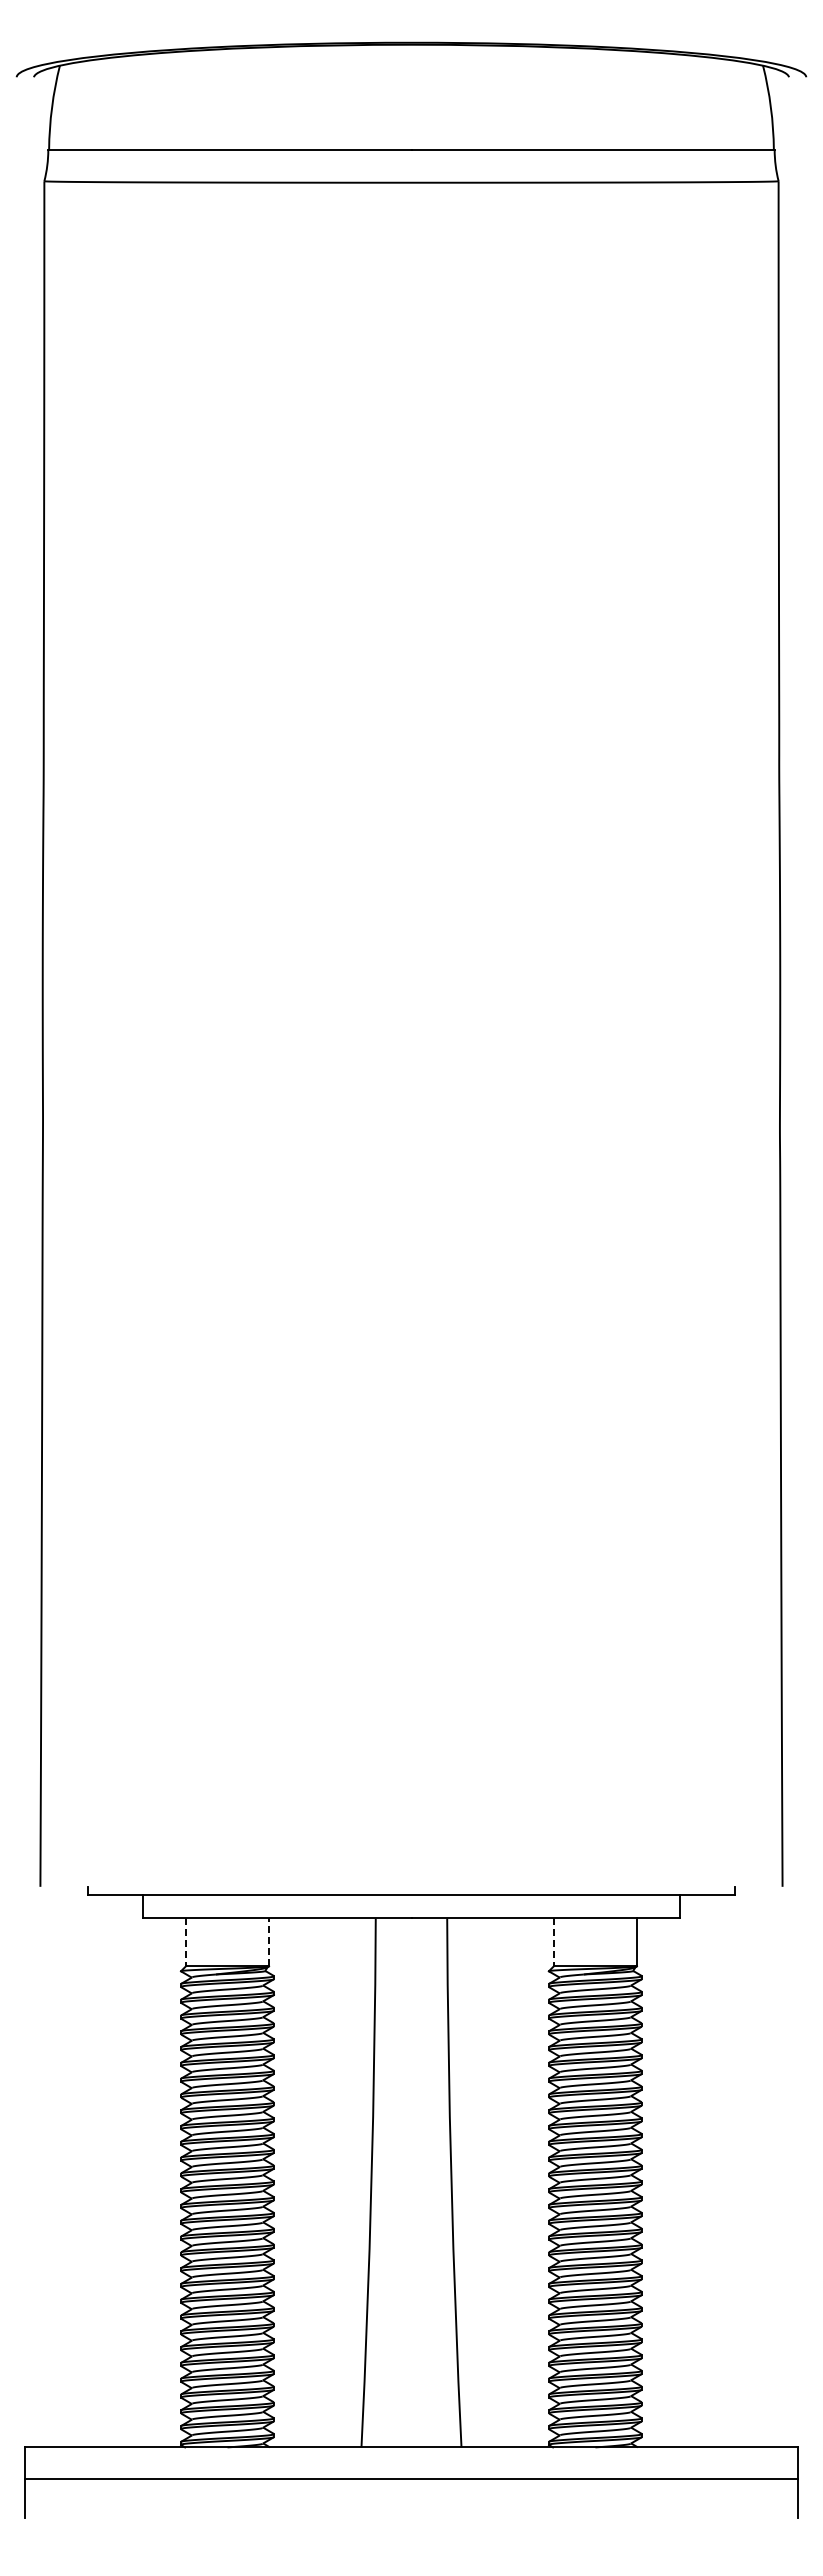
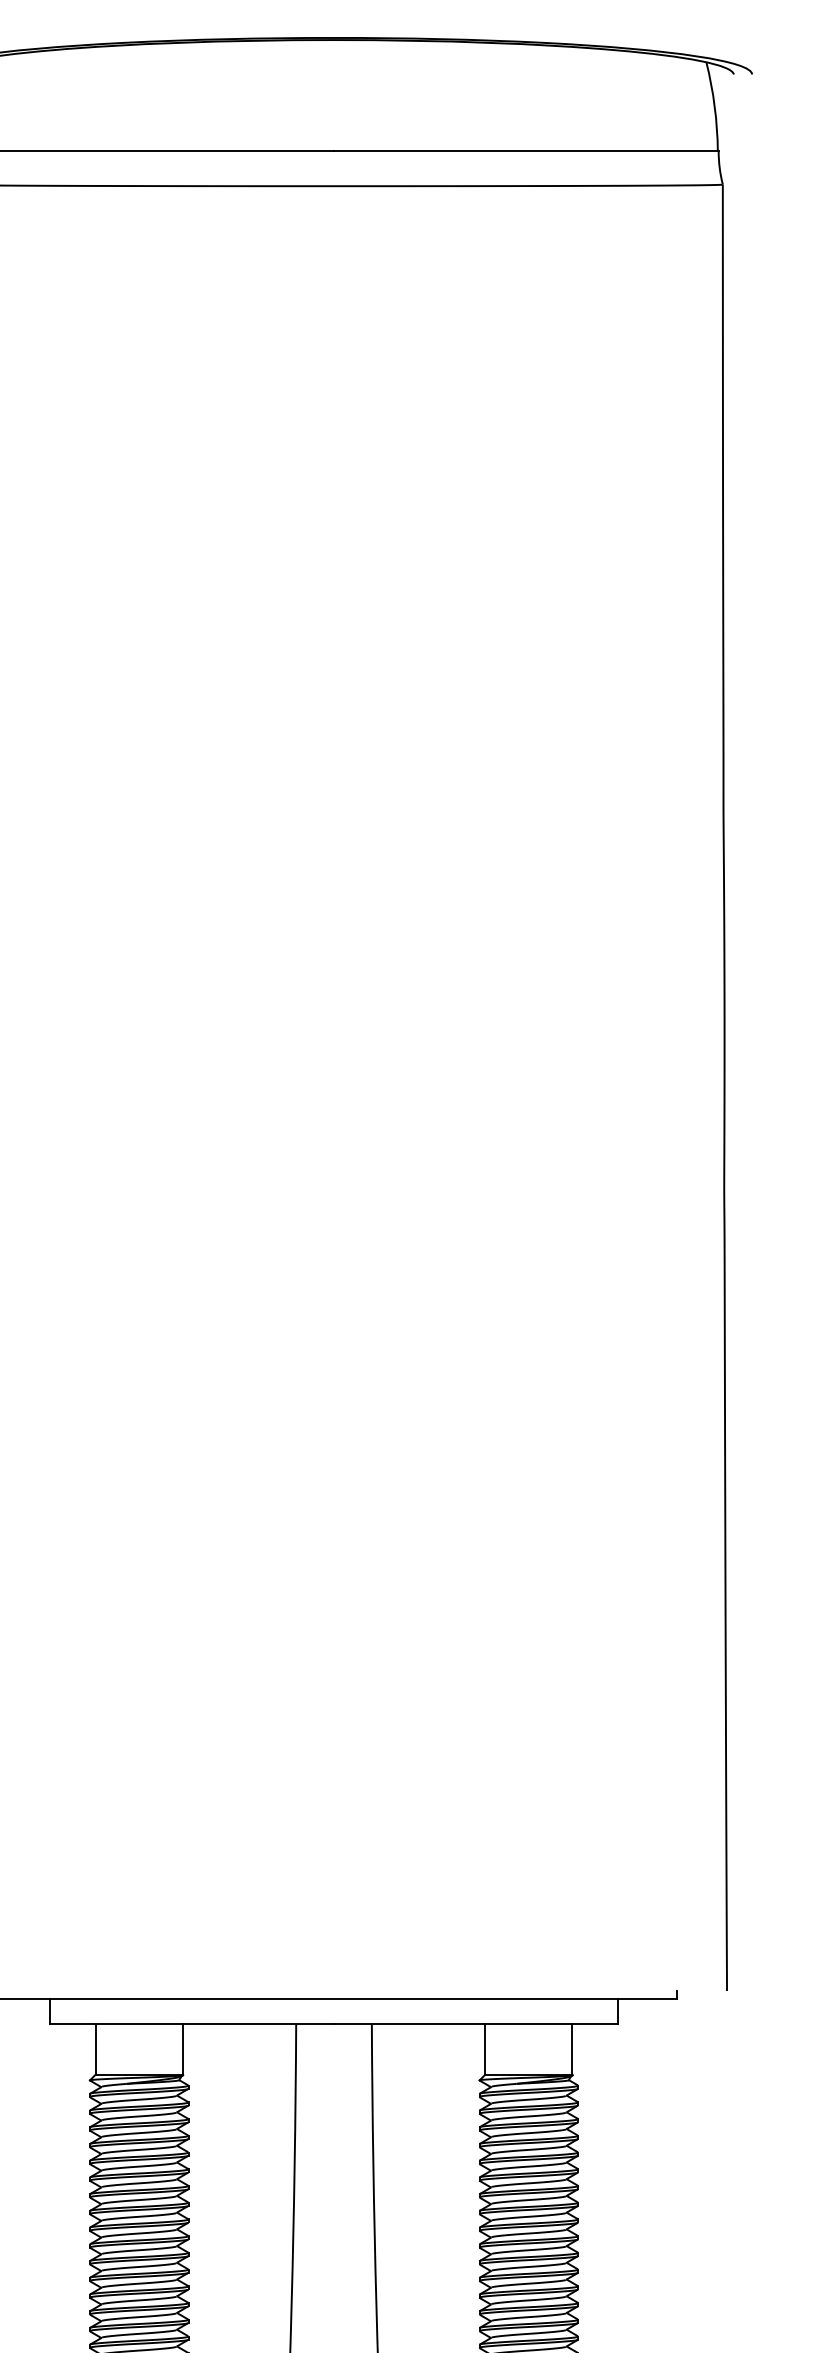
line: (186, 1942) -> (95, 2049), dashed -> solid
line: (268, 1942) -> (182, 2049), dashed -> solid
line: (554, 1942) -> (485, 2049), dashed -> solid

